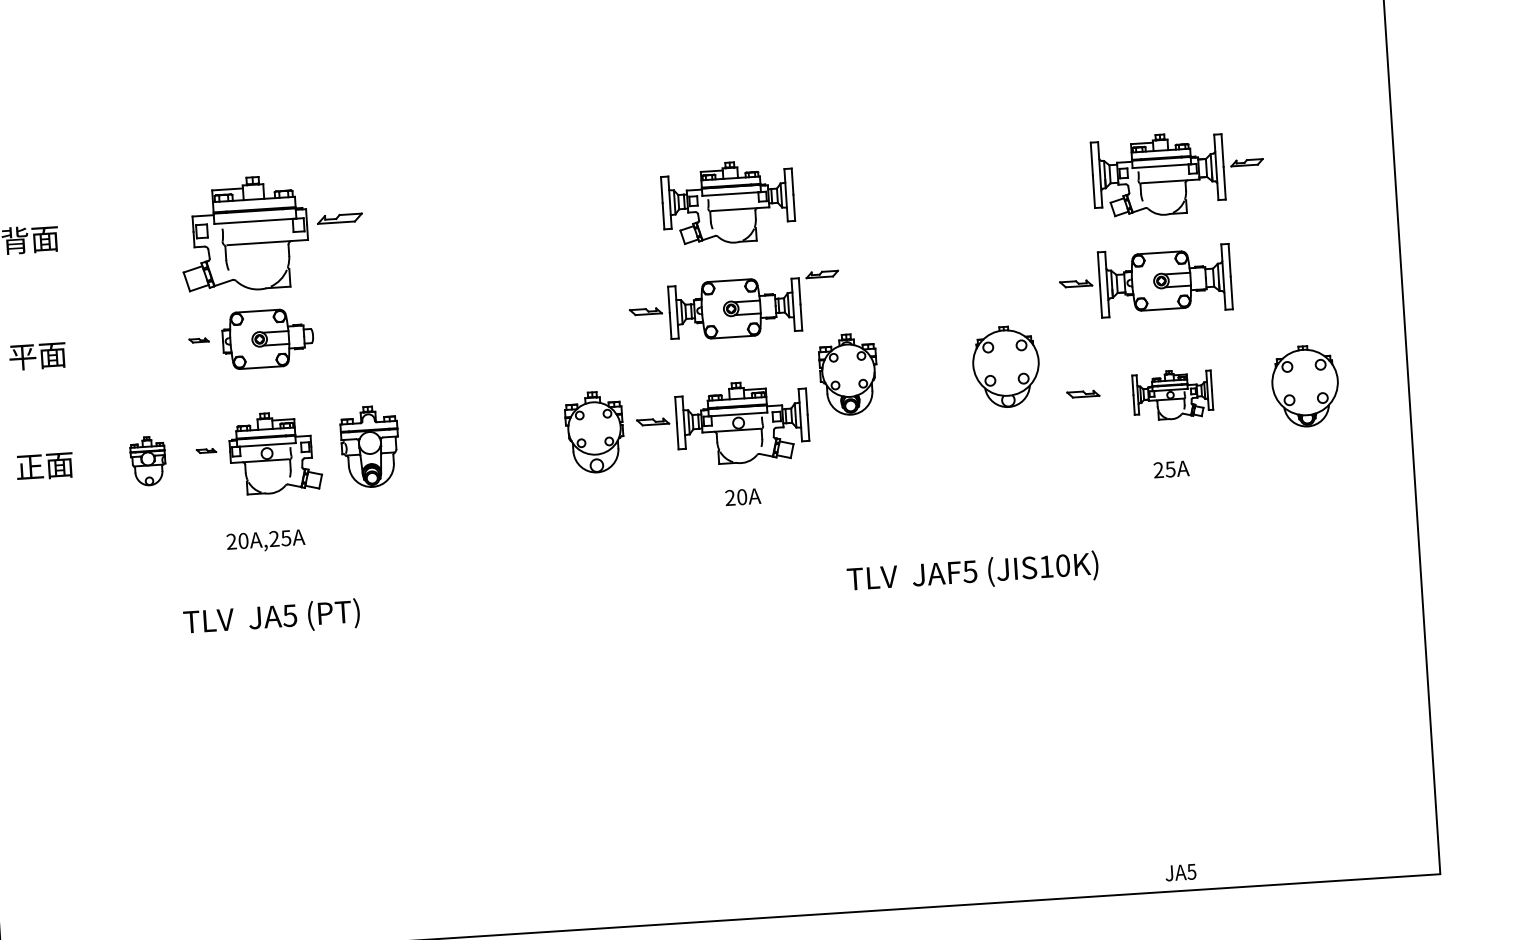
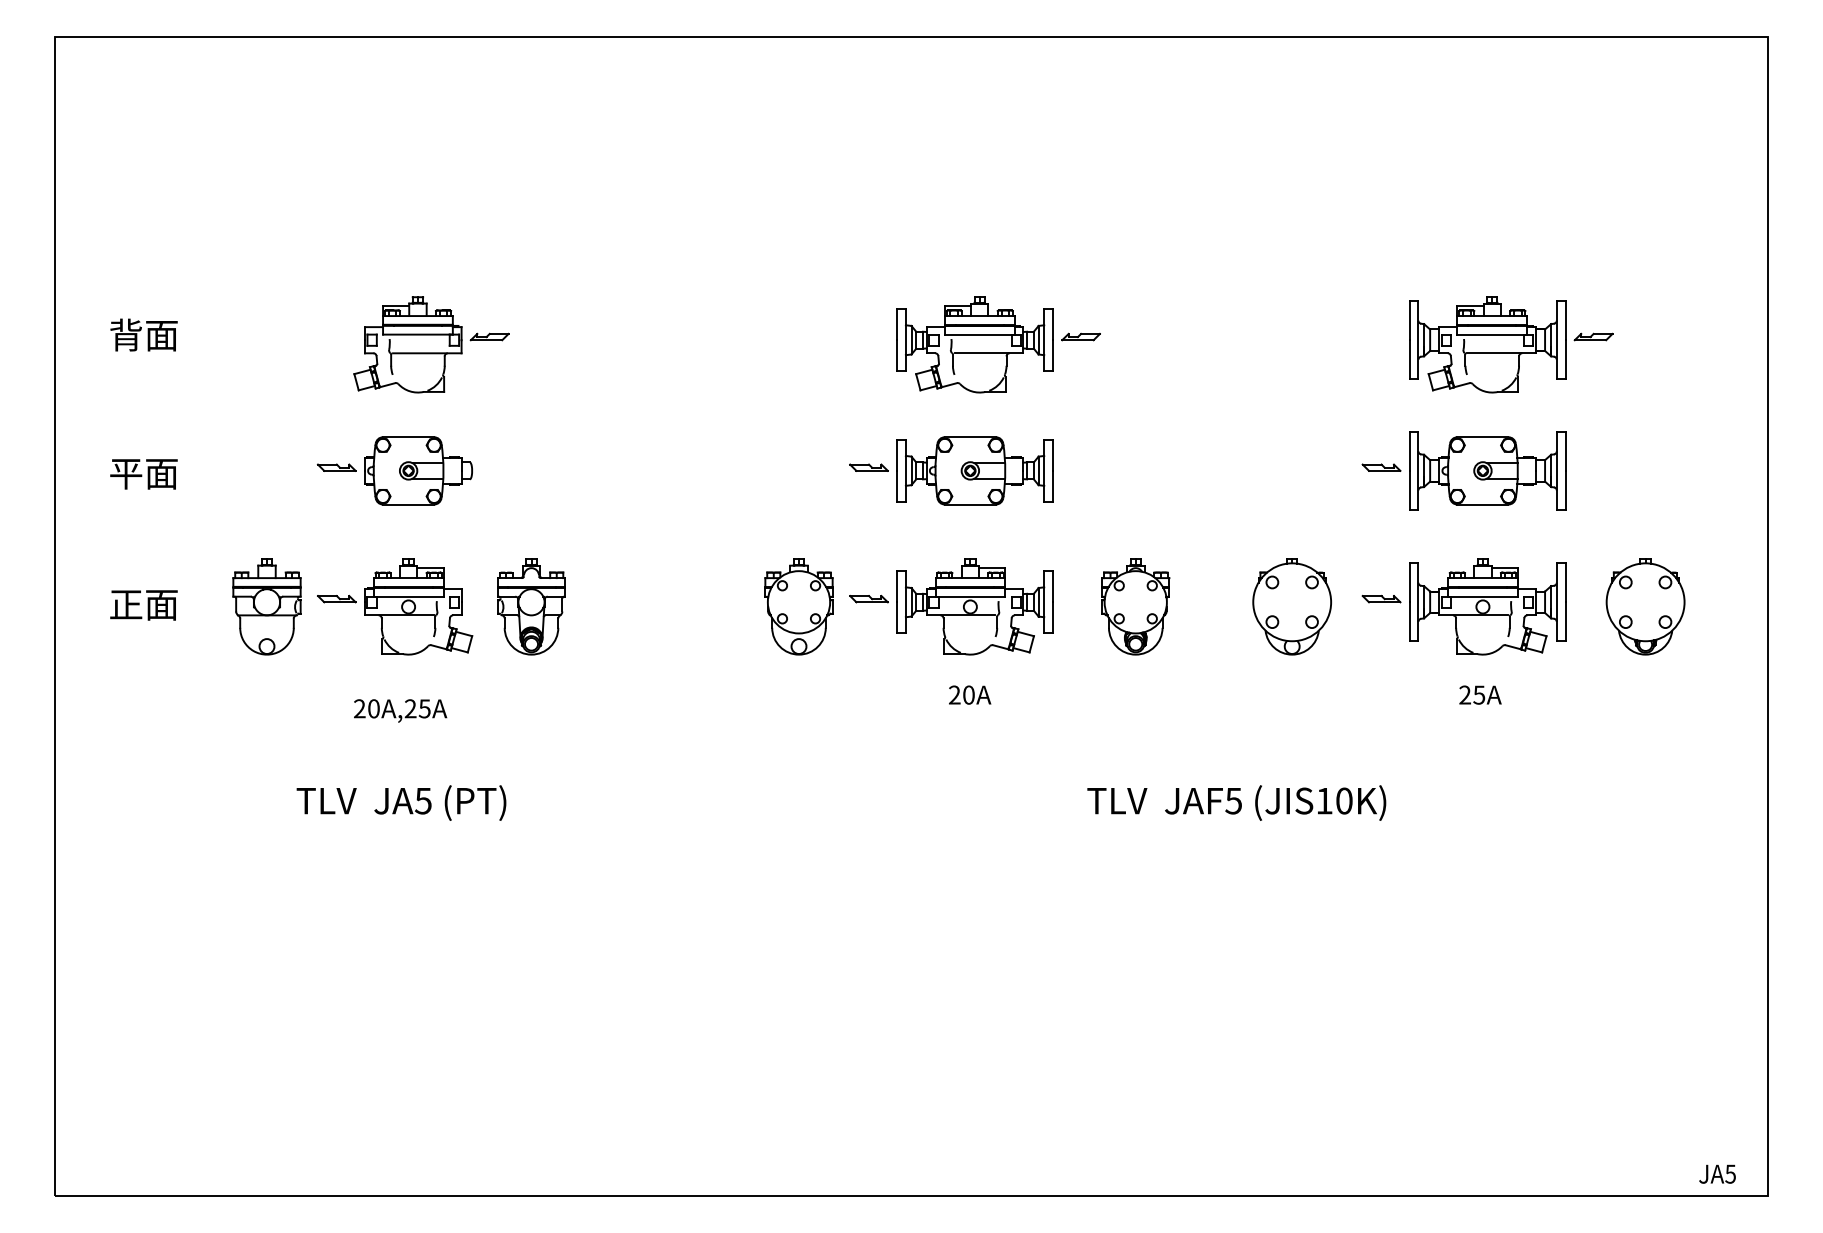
part: (272, 232) -> (431, 344), size x0.71
part: (821, 274) -> (1080, 336), moved
part: (198, 340) -> (336, 467), size x1.67
part: (1005, 366) -> (1291, 606), moved
part: (848, 374) -> (1135, 606), moved
part: (1172, 394) -> (1487, 606), size x1.67
part: (206, 451) -> (336, 599), size x1.67
part: (147, 460) -> (266, 606), size x1.67
text: (1180, 872) -> (1717, 1173), moved

